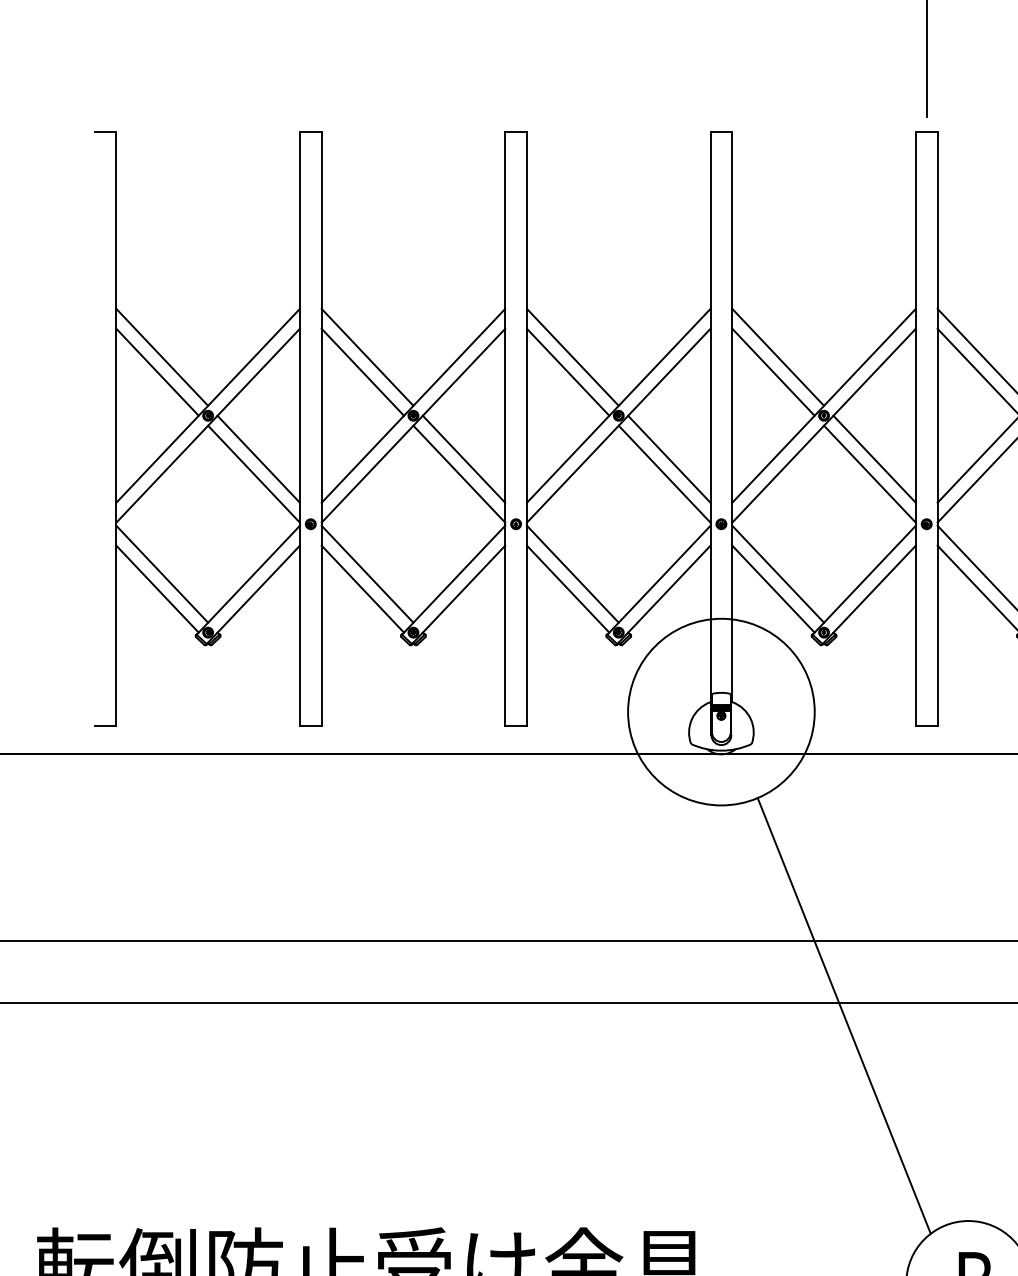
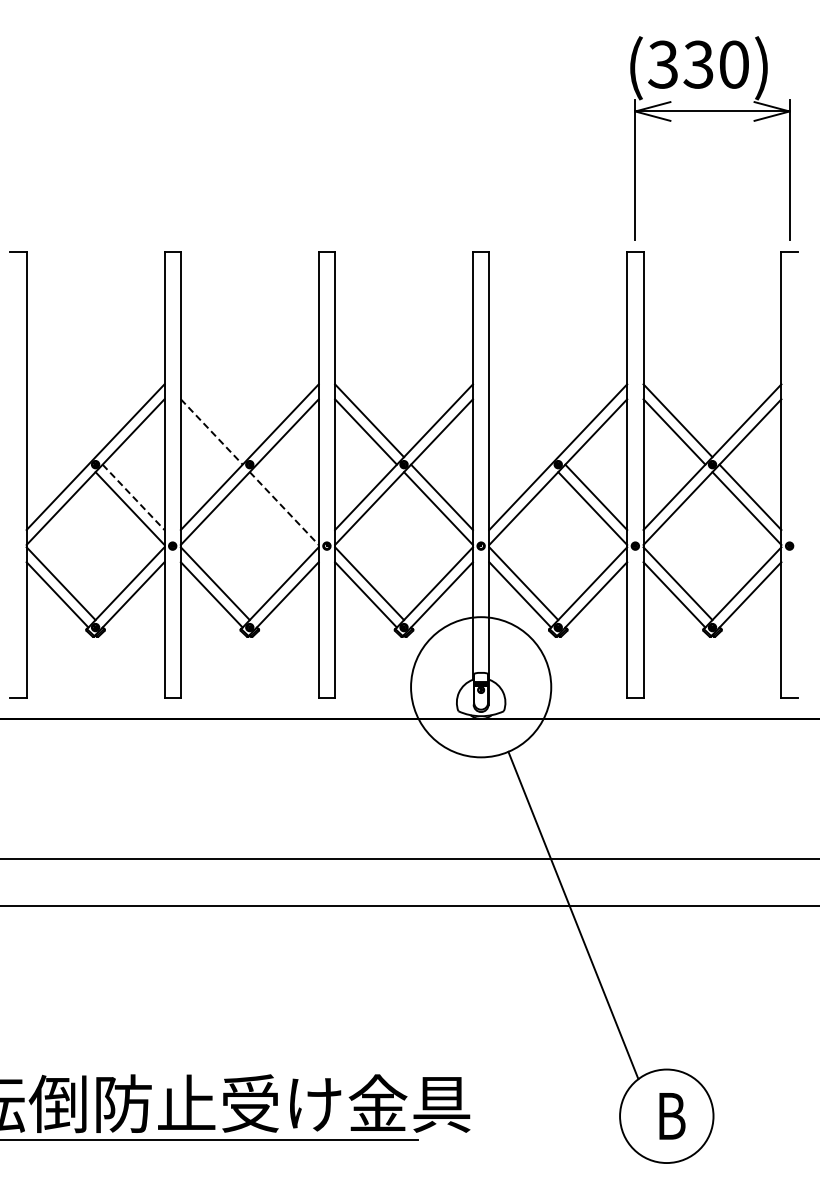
line: (161, 356) -> (60, 420), removed
line: (366, 356) -> (214, 420), removed
line: (777, 356) -> (523, 420), removed
line: (157, 371) -> (57, 431), removed
line: (773, 371) -> (520, 431), removed
line: (362, 372) -> (211, 432), solid -> dashed
line: (258, 459) -> (133, 497), solid -> dashed
line: (463, 459) -> (287, 497), removed
line: (459, 474) -> (284, 508), solid -> dashed

